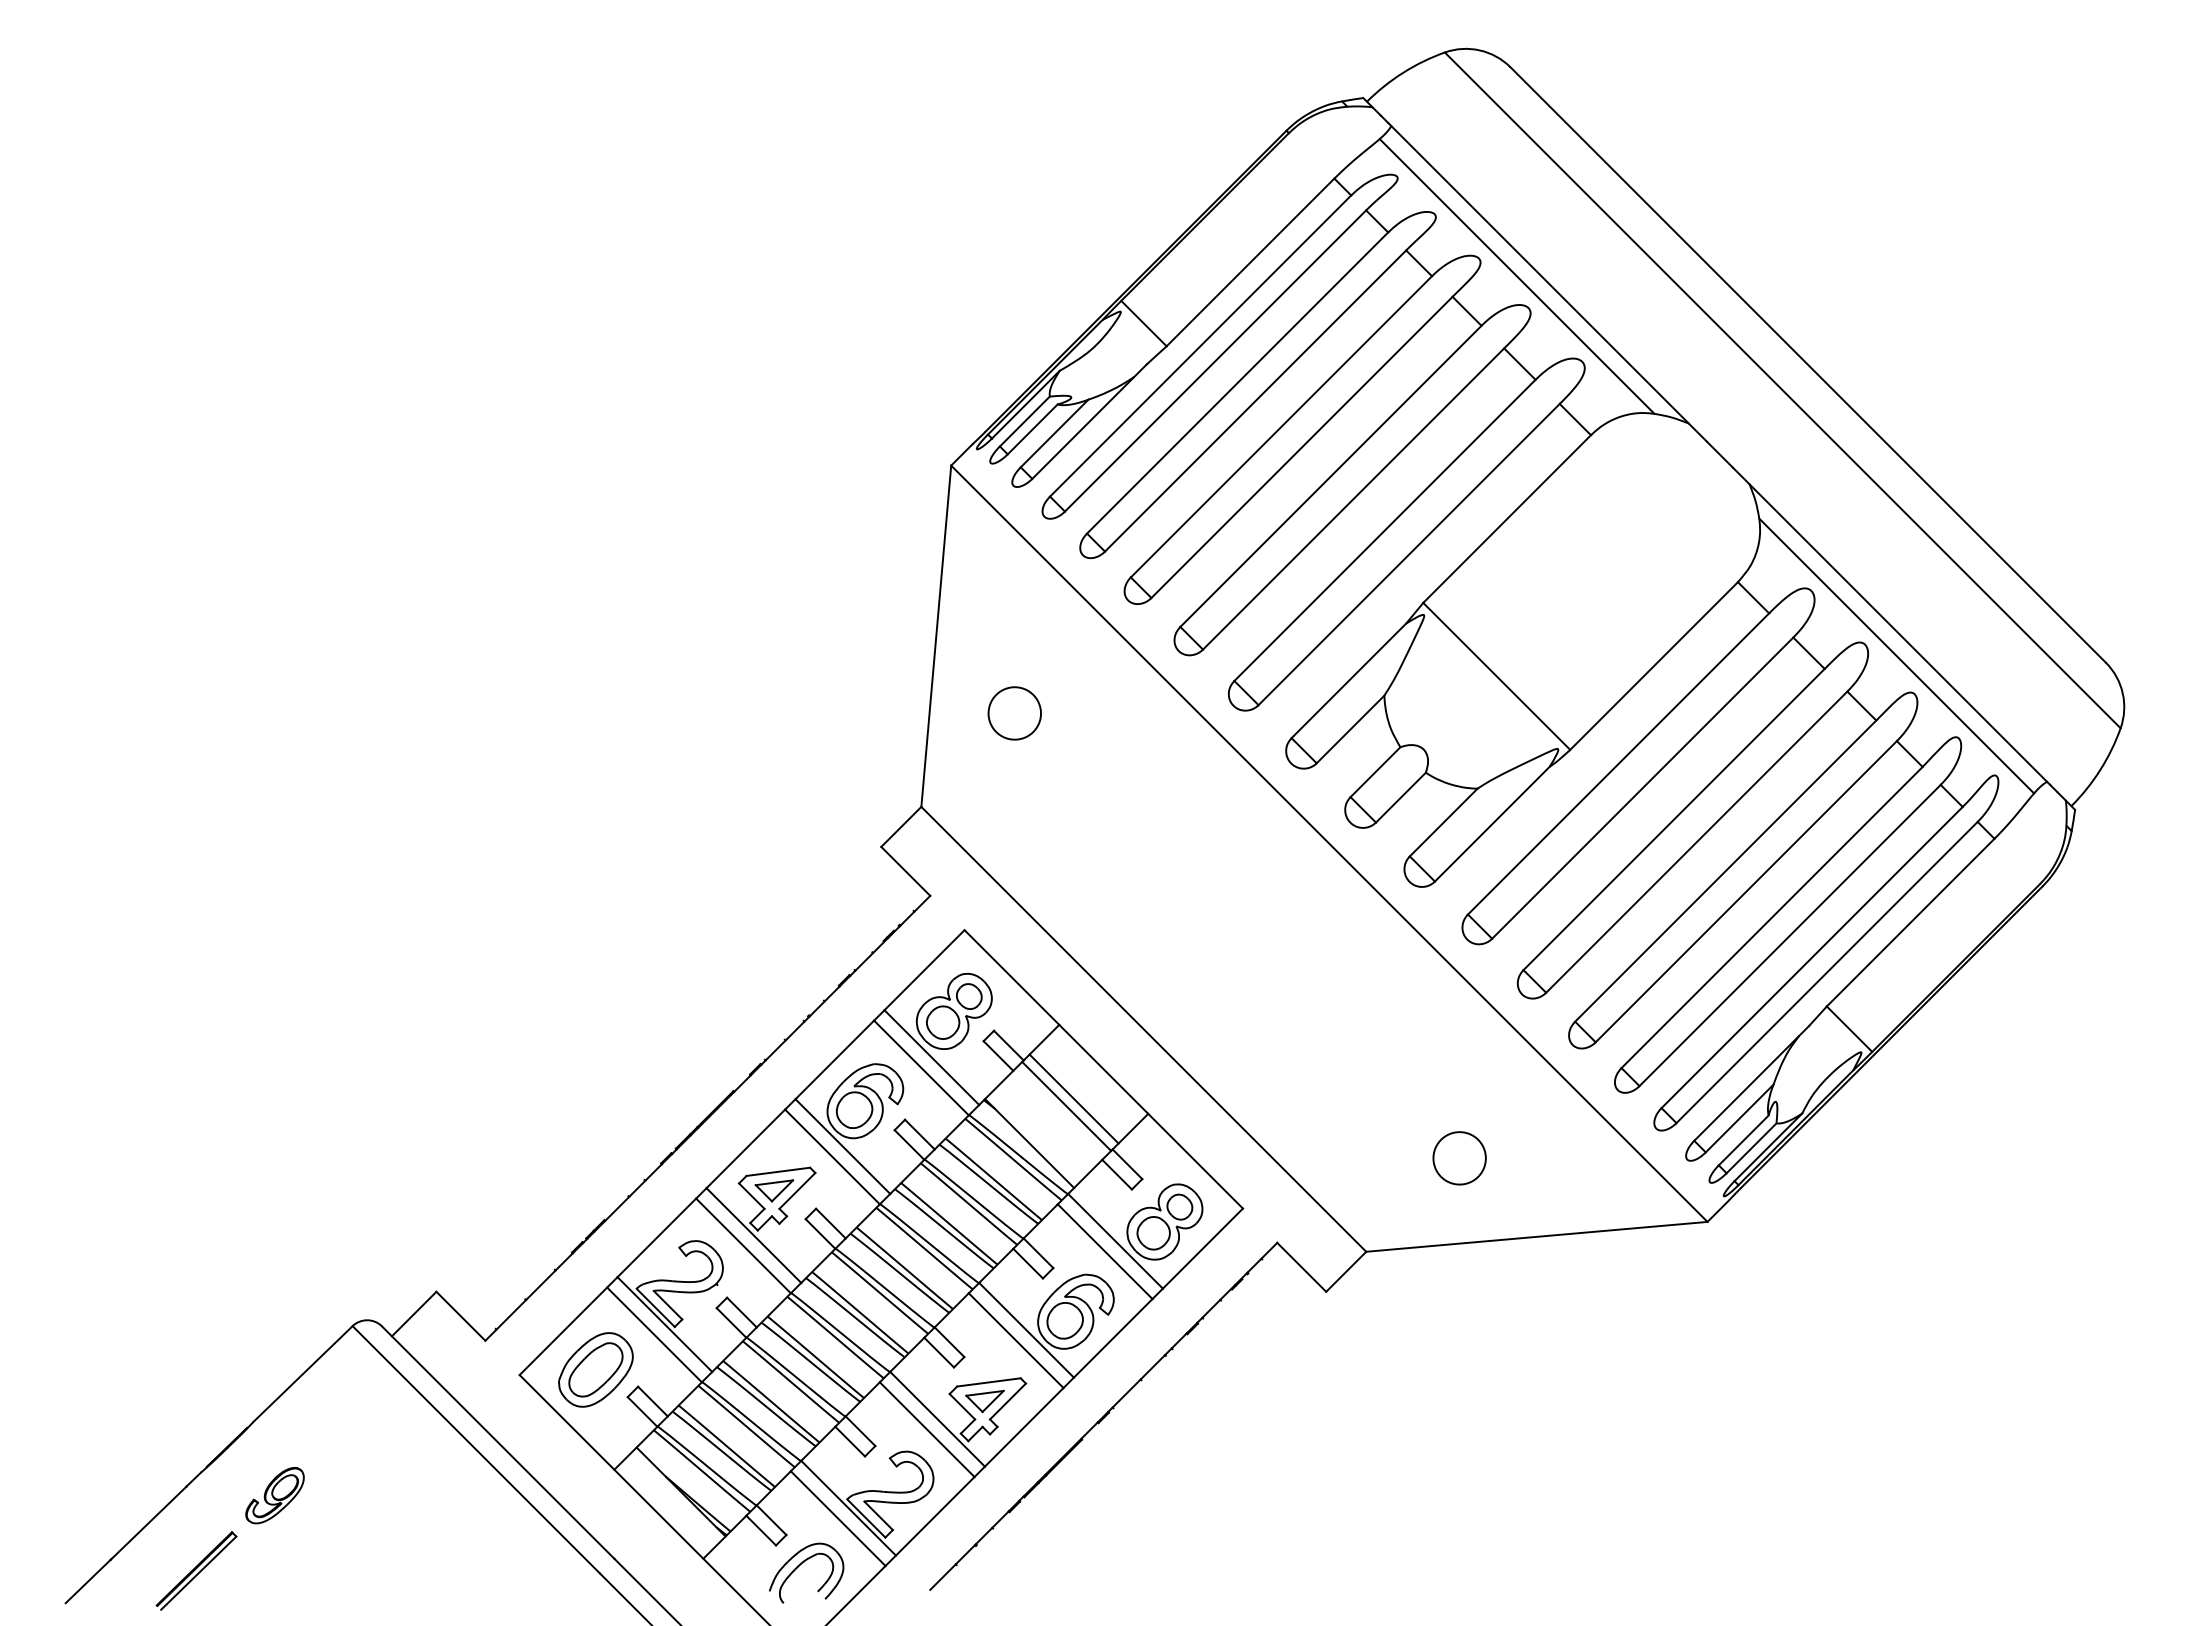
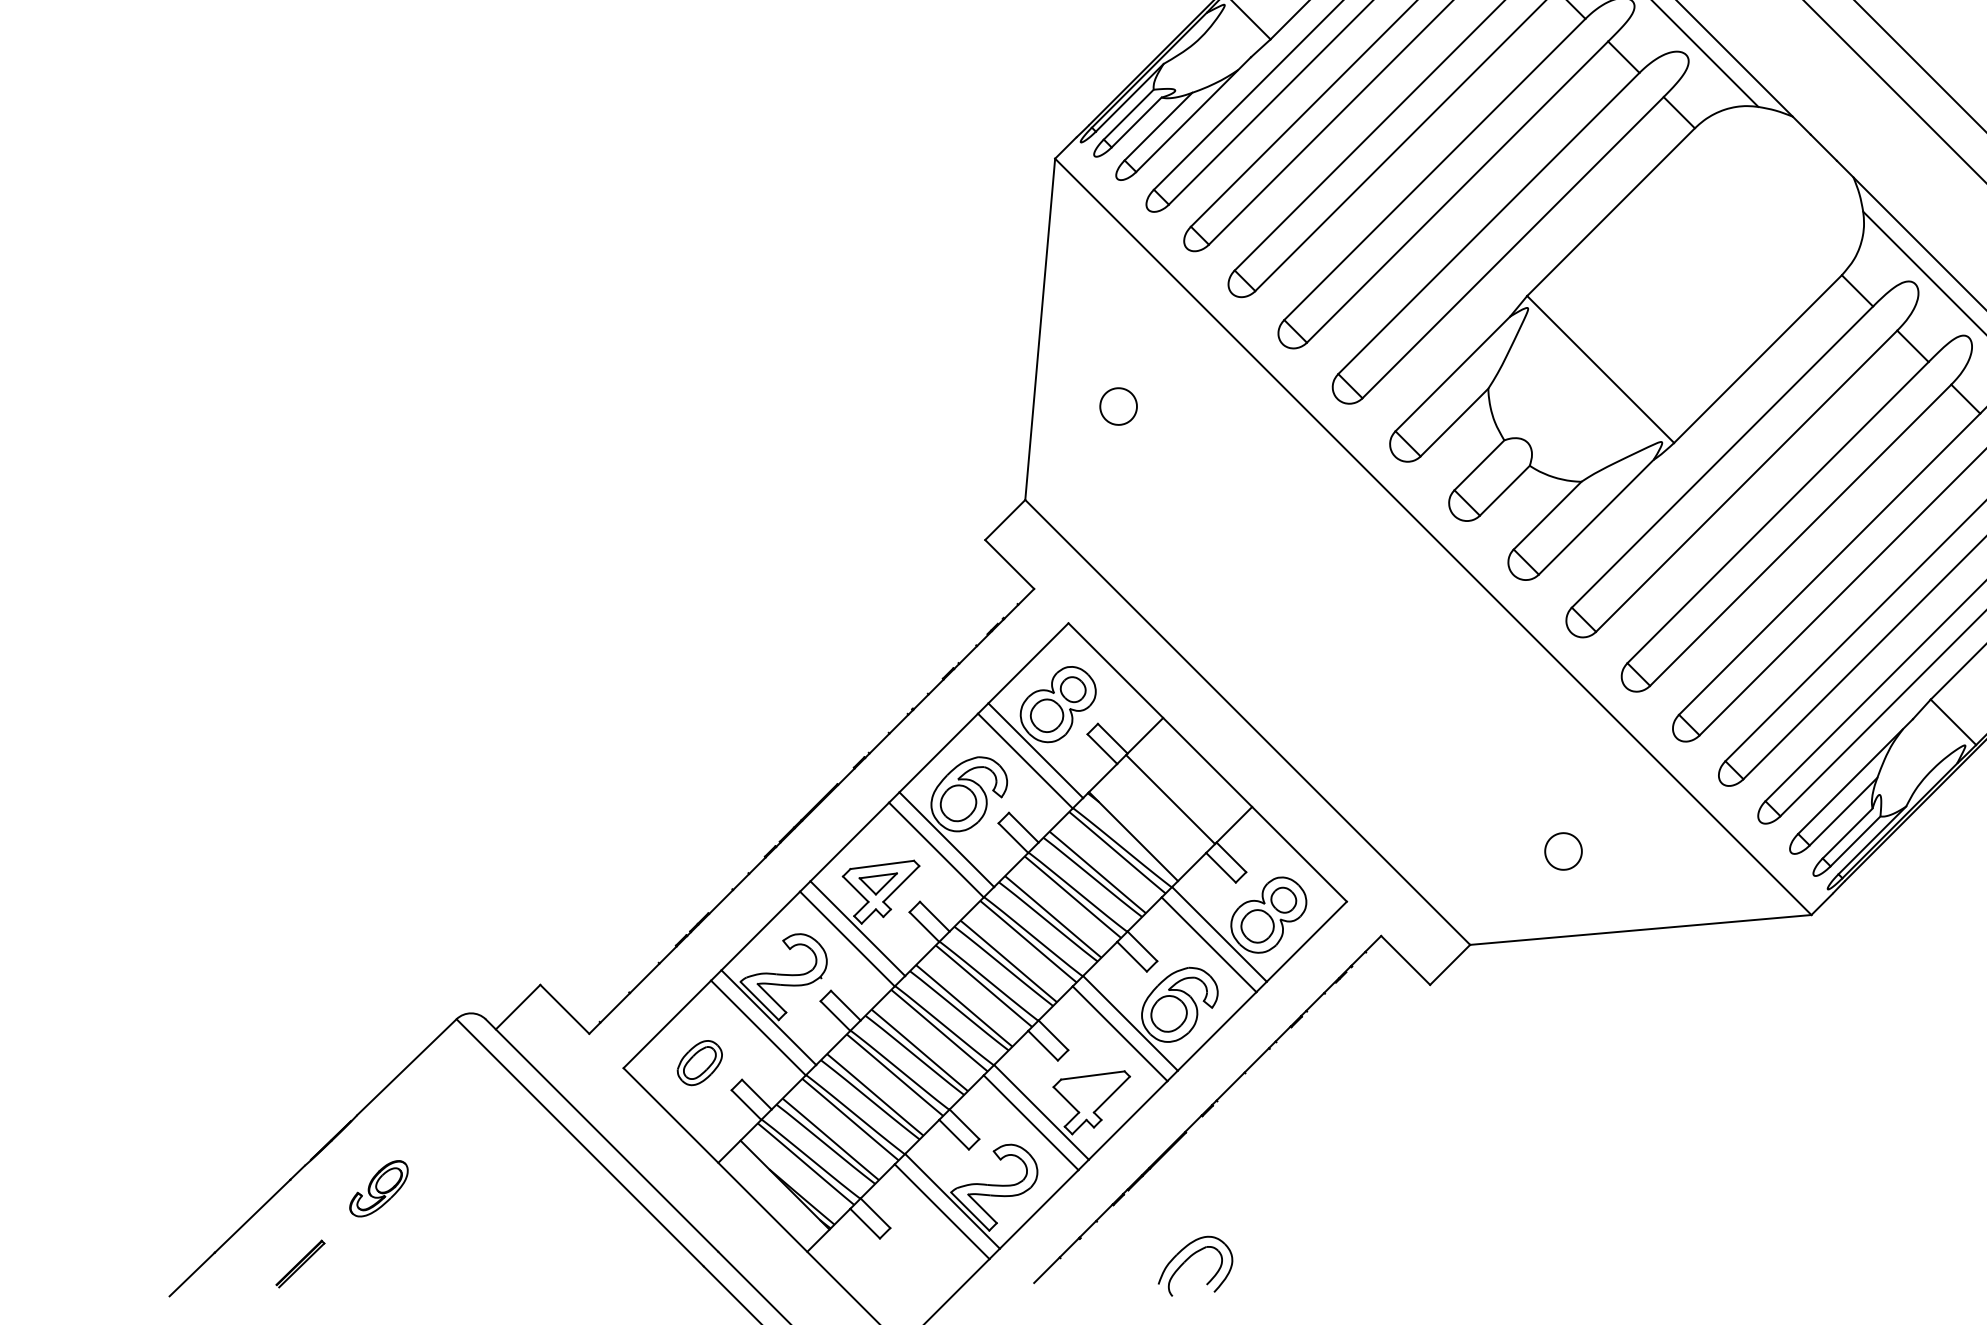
part: (1014, 713) -> (1118, 406), size x0.7
line: (1073, 1098) -> (1177, 791), removed
part: (1459, 1158) -> (1563, 851), size x0.7
part: (595, 1369) -> (699, 1062), size x0.6
part: (984, 1401) -> (1088, 1094), removed
part: (800, 1565) -> (1189, 1258), moved
part: (196, 1570) -> (300, 1263), size x0.6

